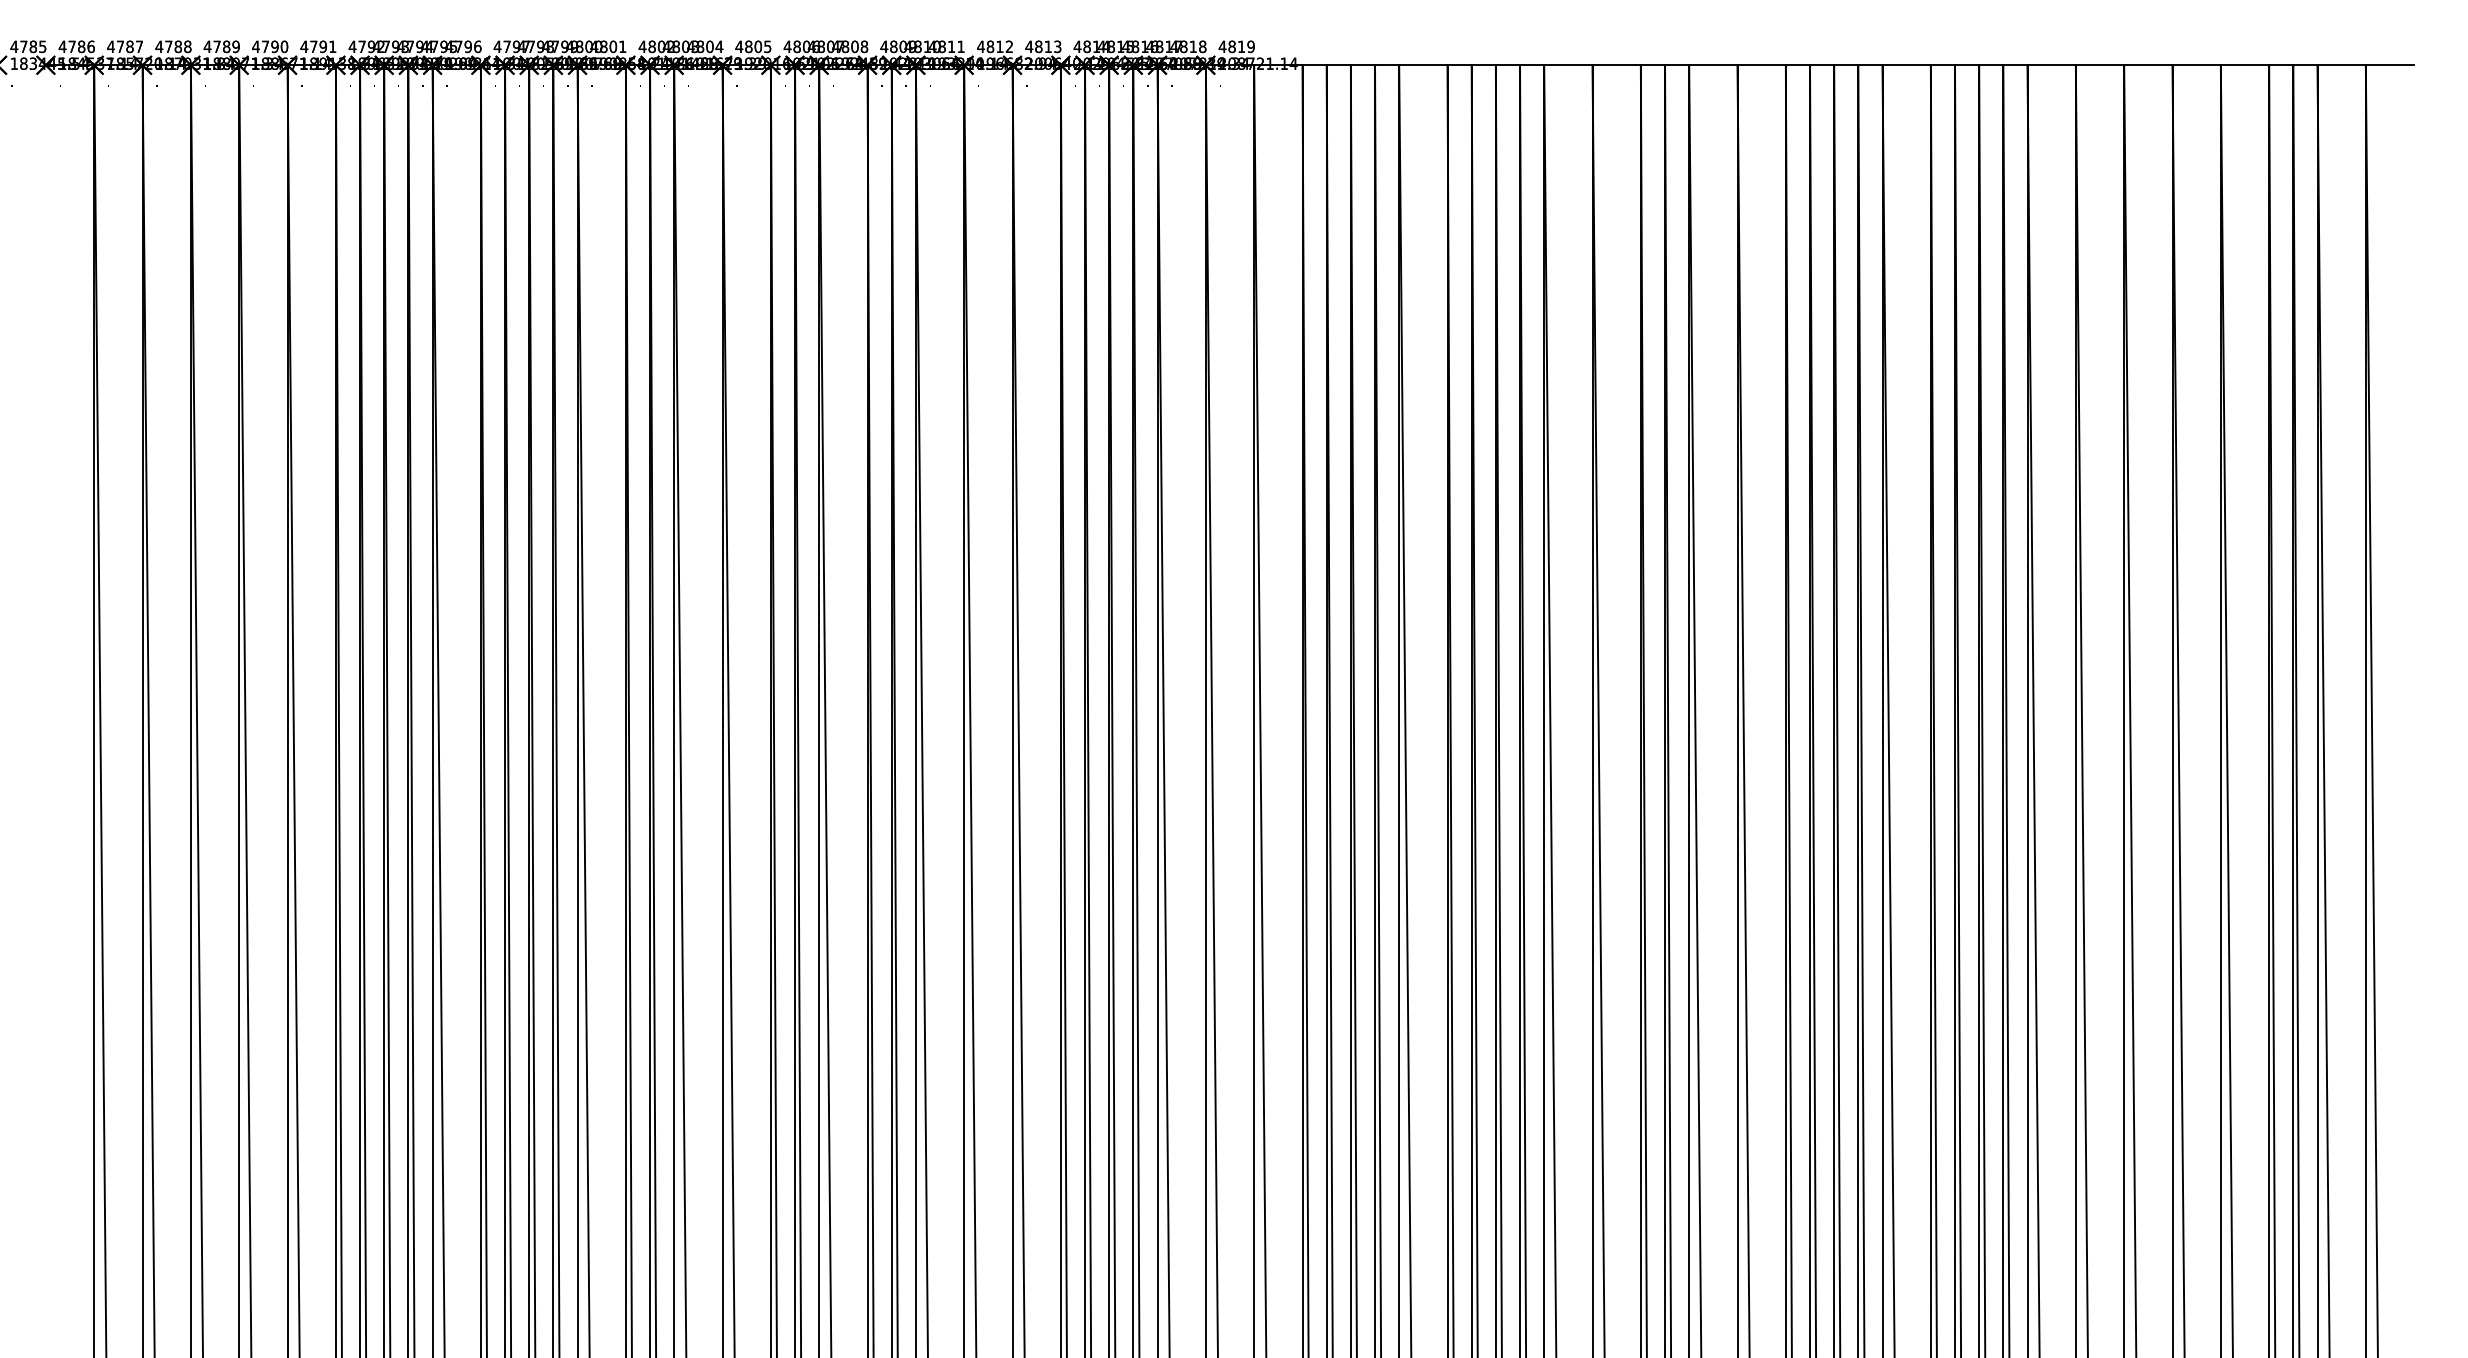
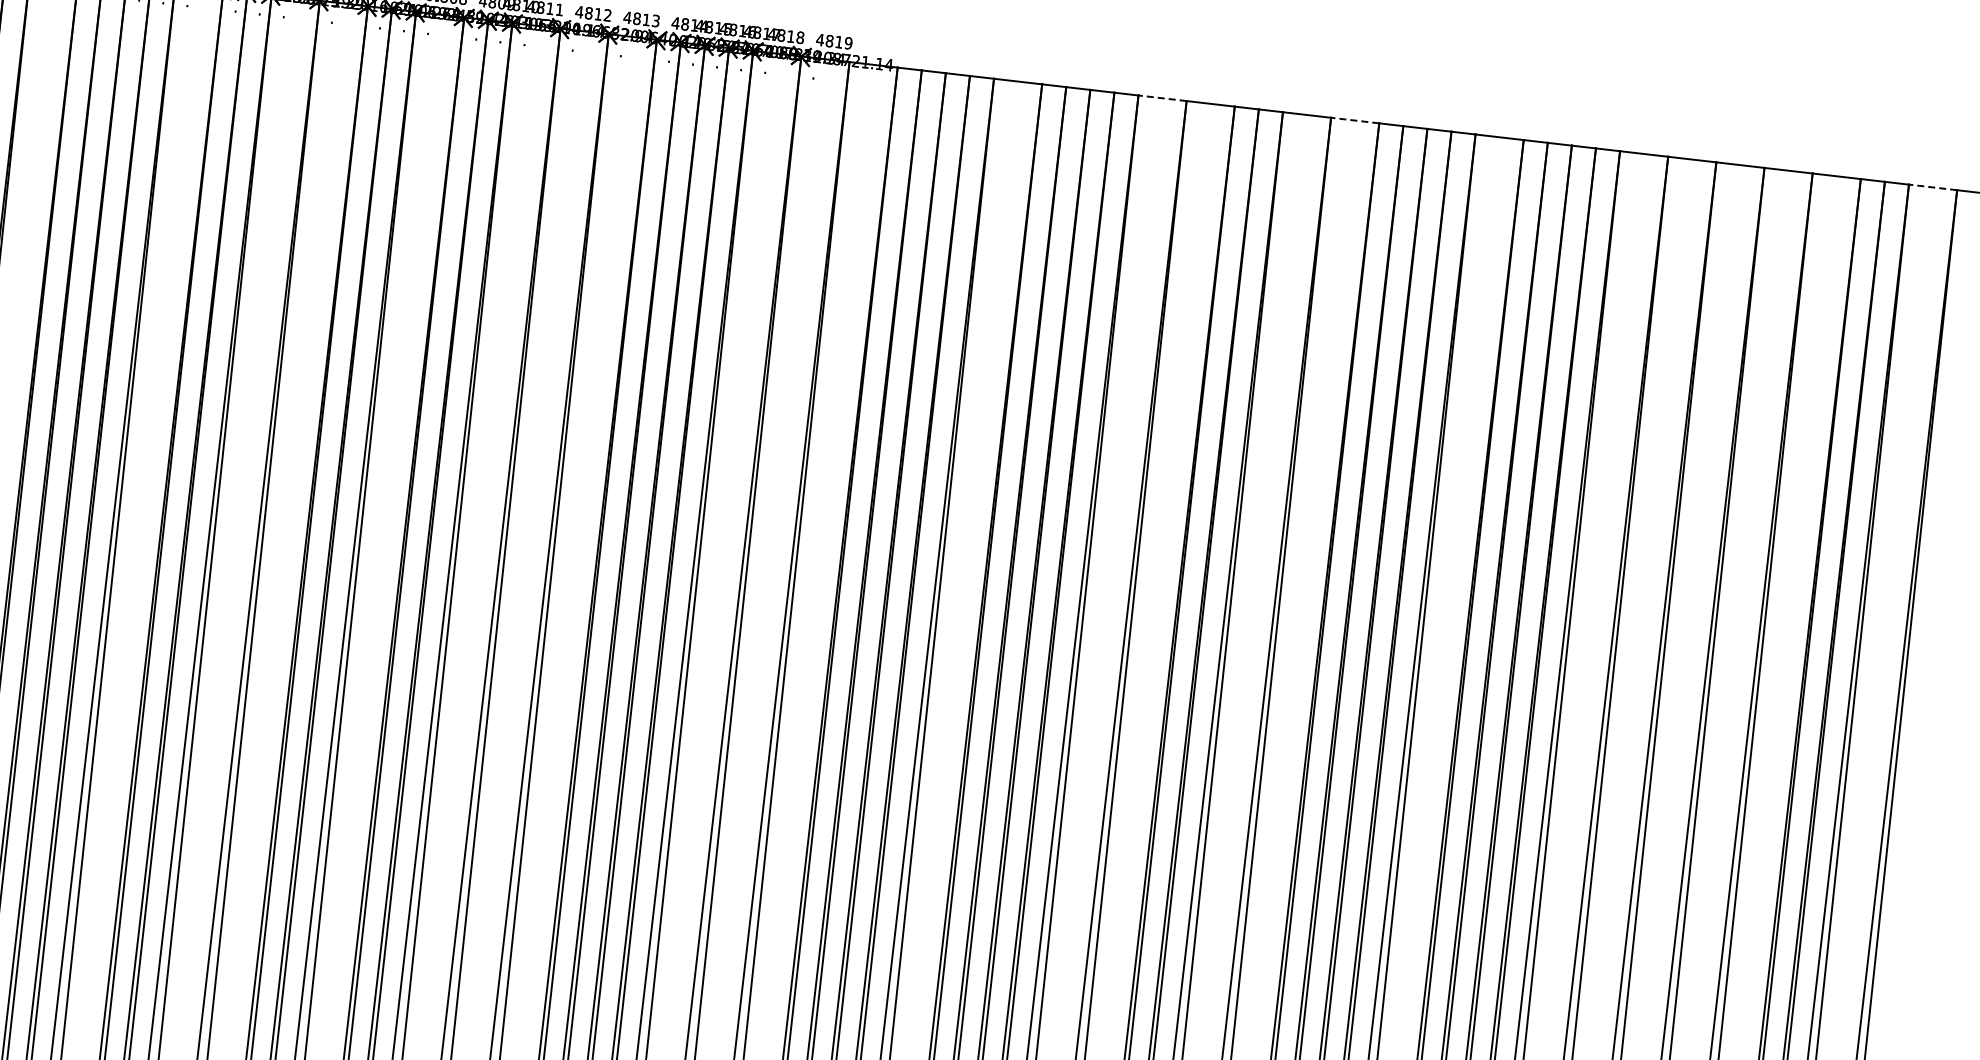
line: (1567, 65) -> (1161, 98), solid -> dashed
line: (1761, 65) -> (1354, 120), solid -> dashed
line: (2341, 65) -> (1932, 187), solid -> dashed

